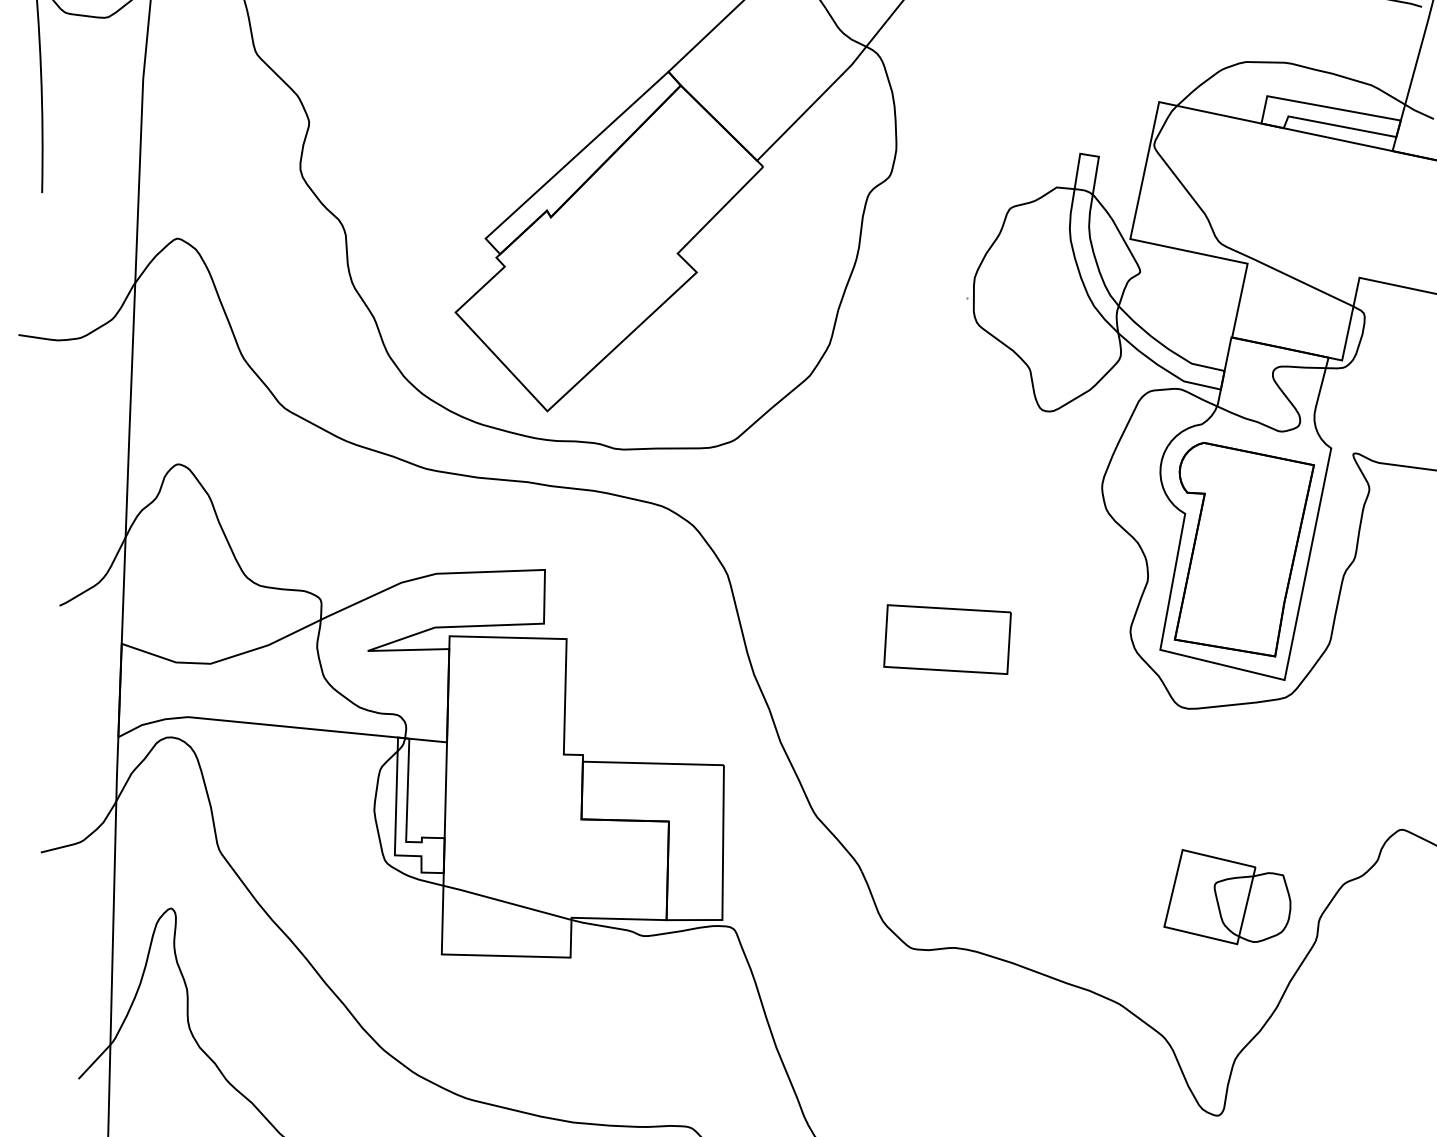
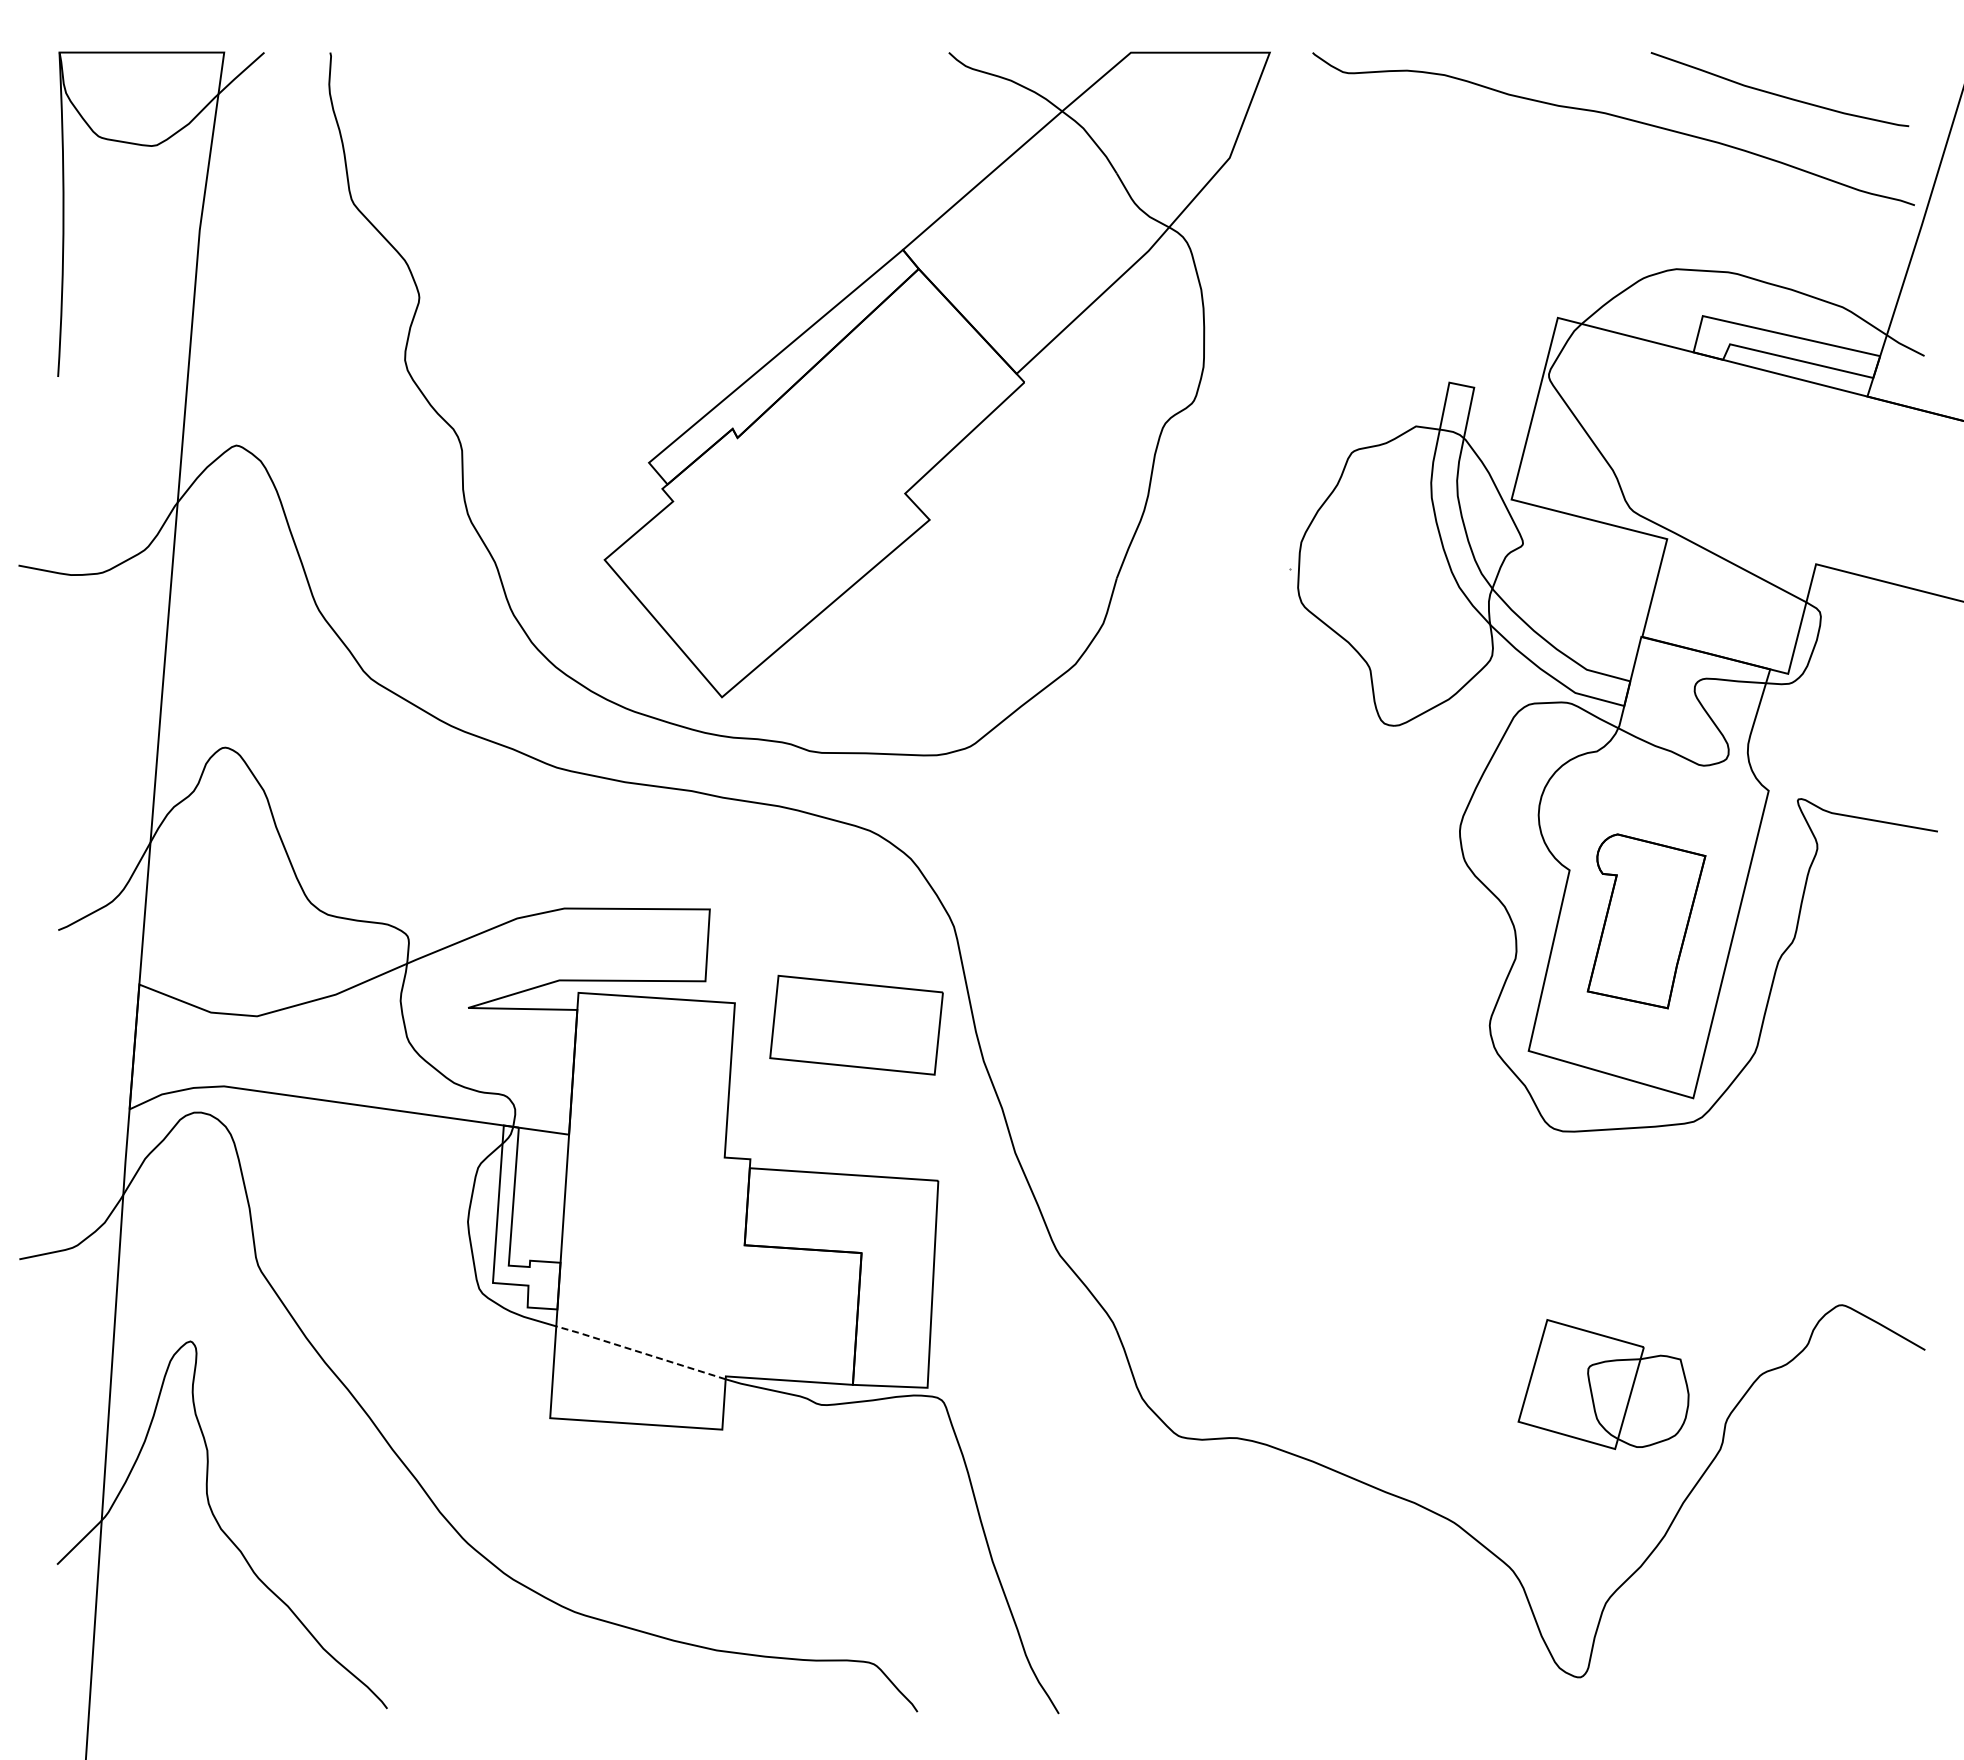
part: (1244, 549) -> (1646, 921), size x0.6
part: (947, 639) -> (856, 1024), moved
line: (507, 902) -> (640, 1352), solid -> dashed

